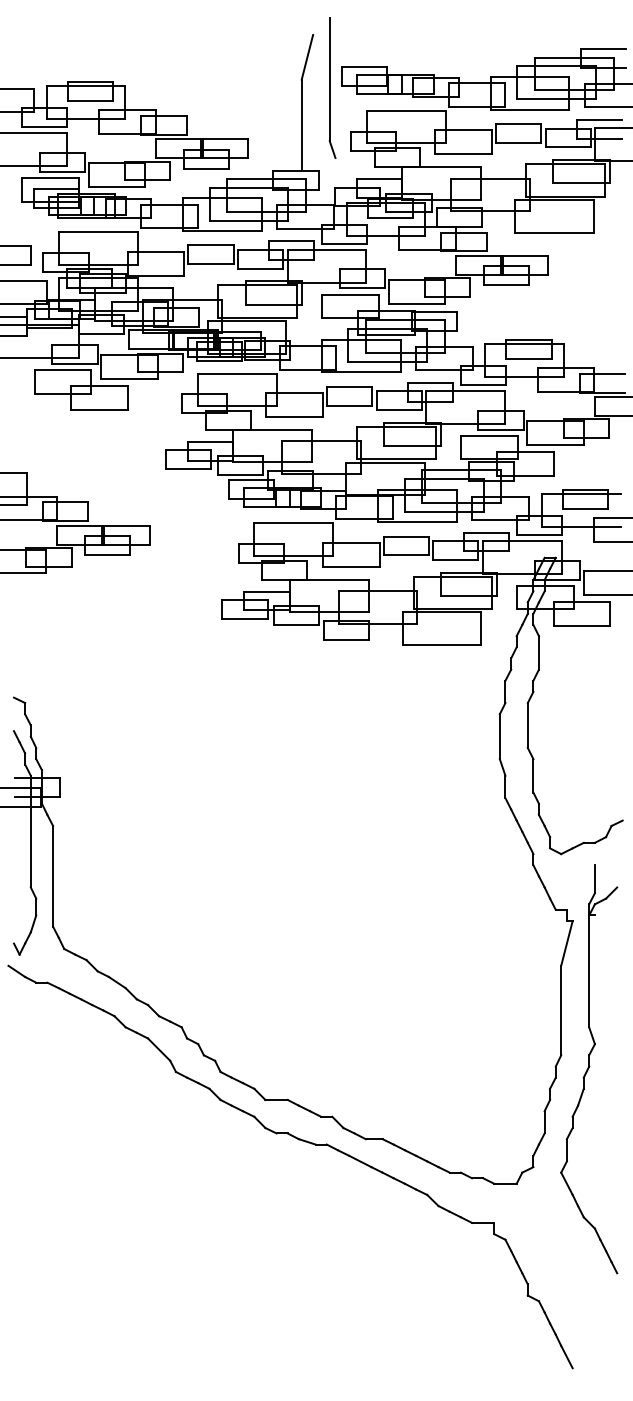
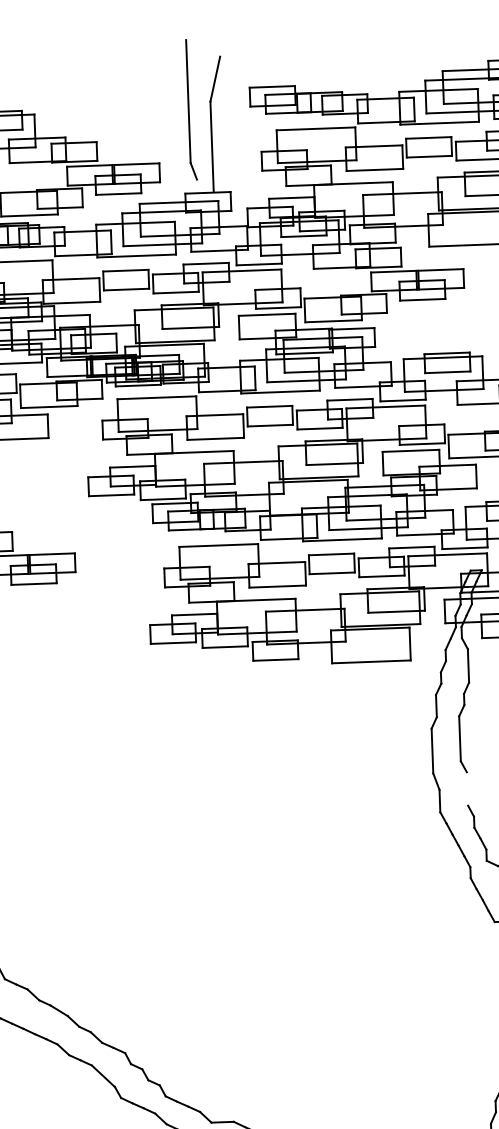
part: (332, 87) -> (191, 109), moved
line: (533, 775) -> (467, 788), removed

